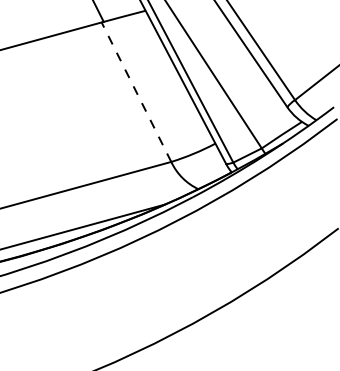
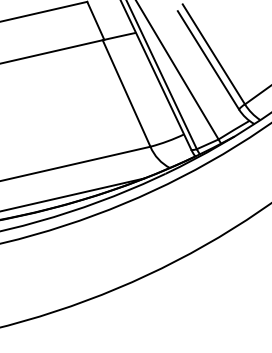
line: (136, 92) -> (126, 93), dashed -> solid

